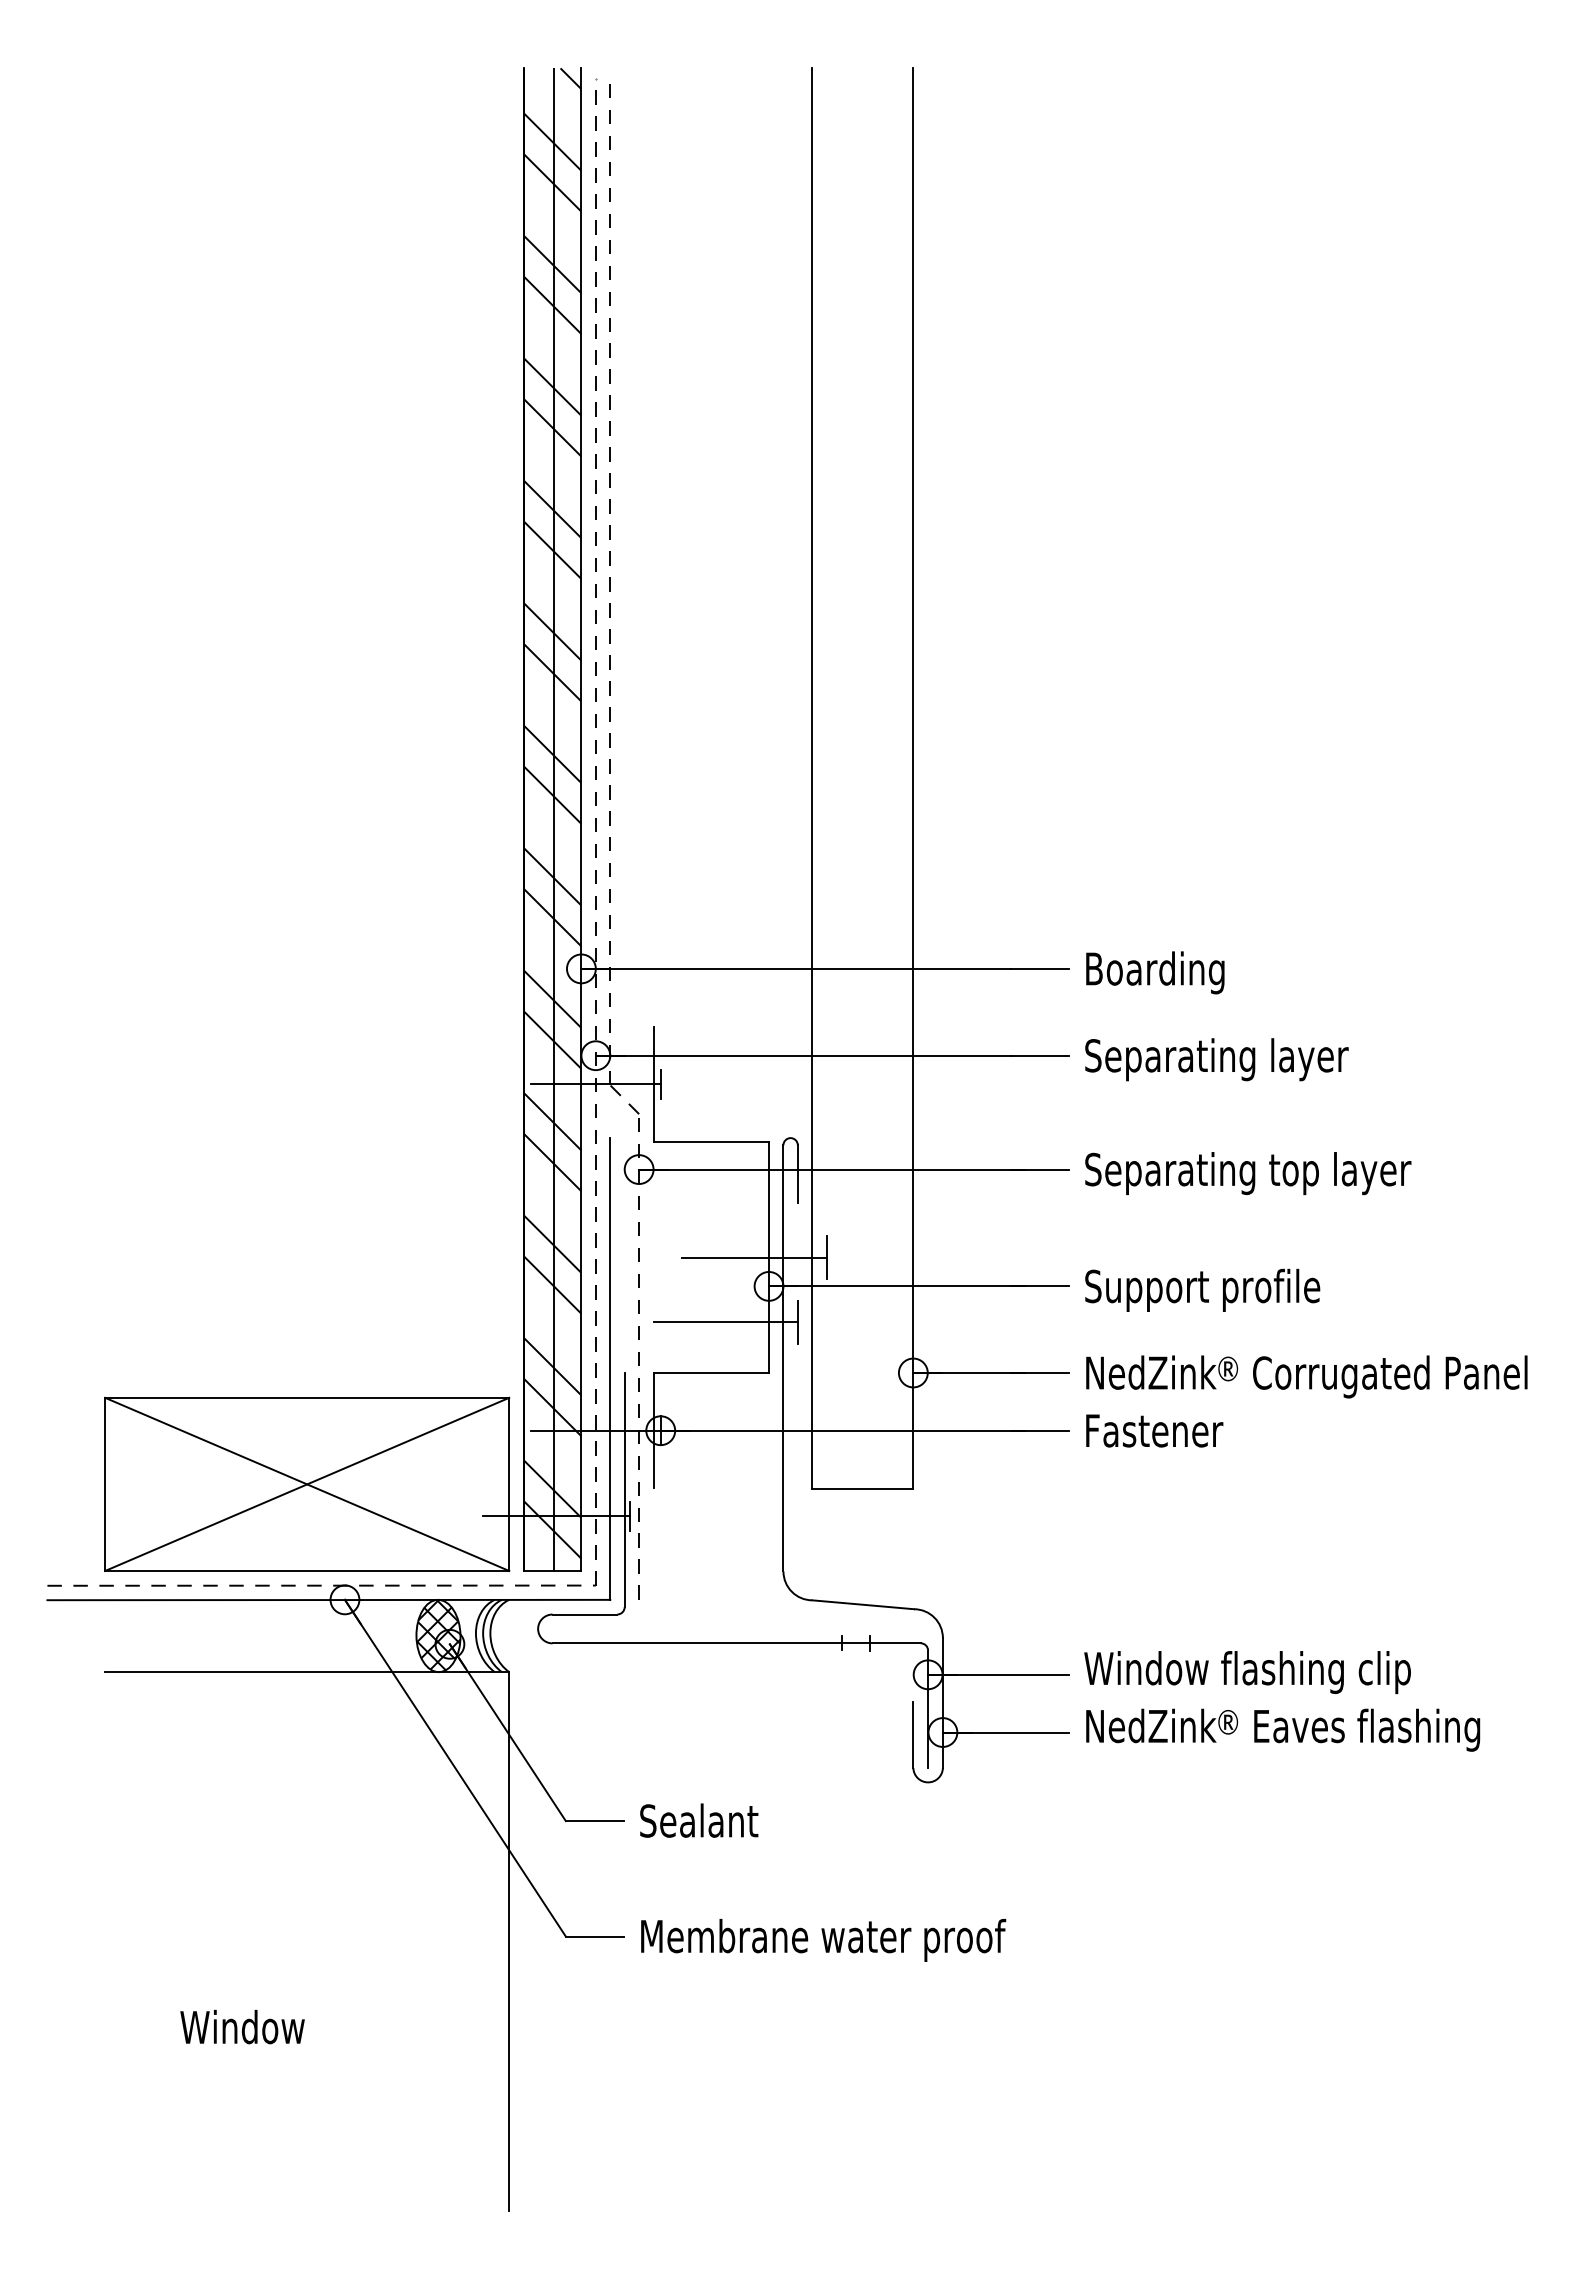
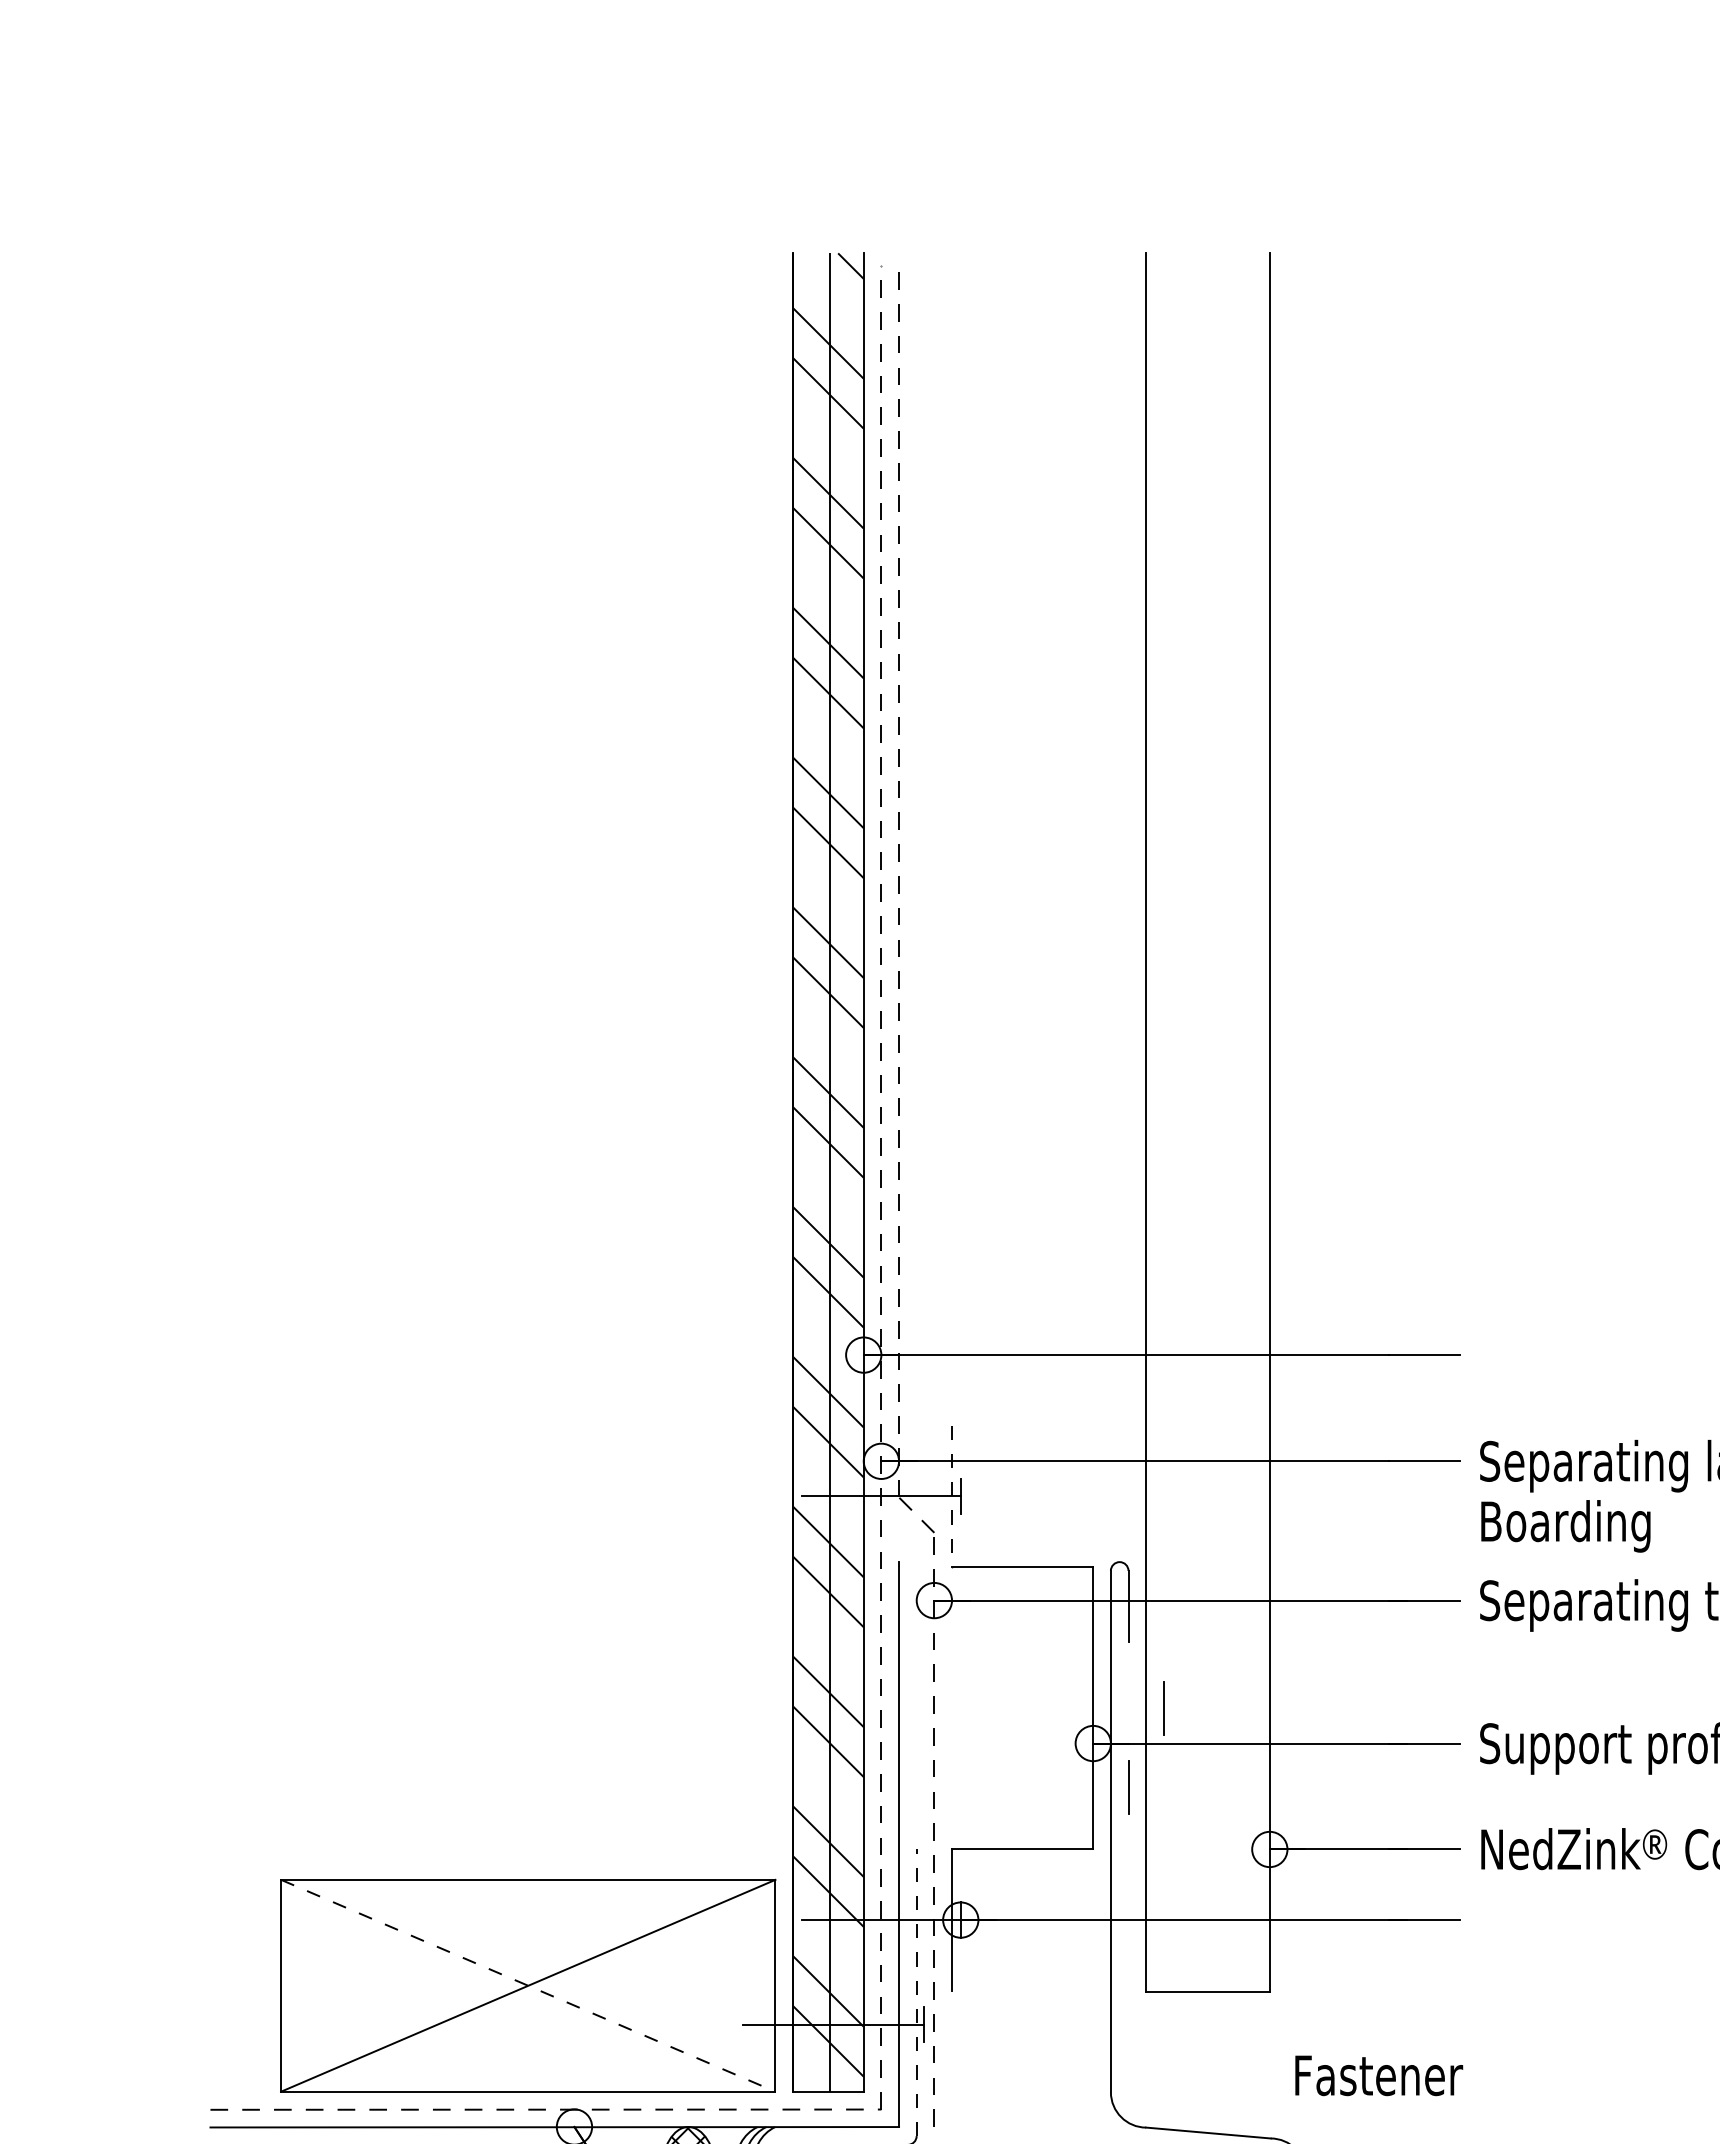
text: (1155, 972) -> (1566, 1525), moved
line: (653, 1084) -> (951, 1496), solid -> dashed
line: (754, 1257) -> (1075, 1708), removed
line: (725, 1322) -> (1040, 1787), removed
text: (1154, 1430) -> (1378, 2075), moved
line: (307, 1484) -> (528, 1985), solid -> dashed
line: (624, 1489) -> (916, 1992), solid -> dashed

